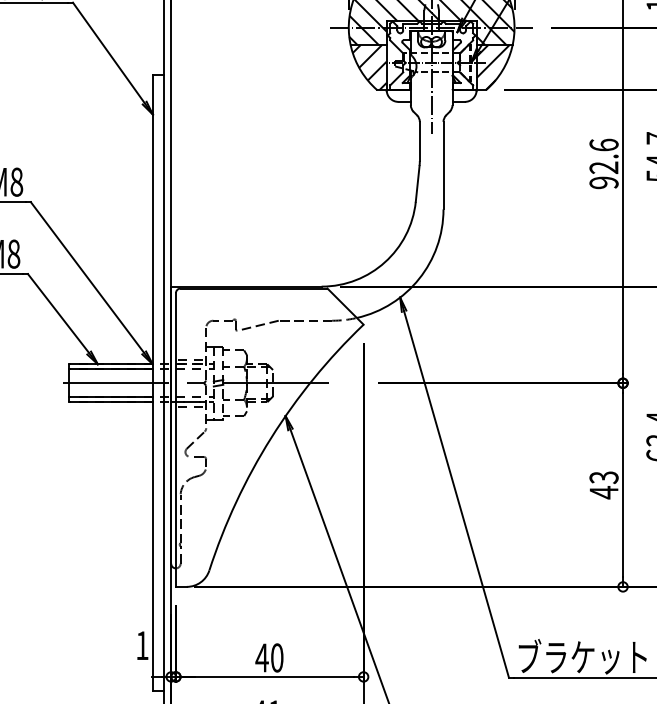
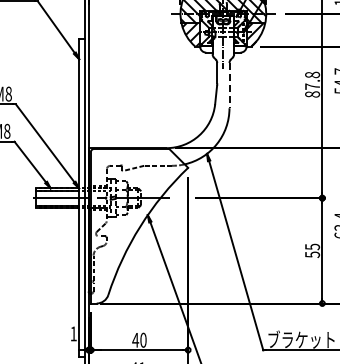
text: (603, 163) -> (312, 84), 92.6 -> 87.8
line: (443, 165) -> (229, 85), solid -> dashed
text: (603, 484) -> (312, 250), 43 -> 55

